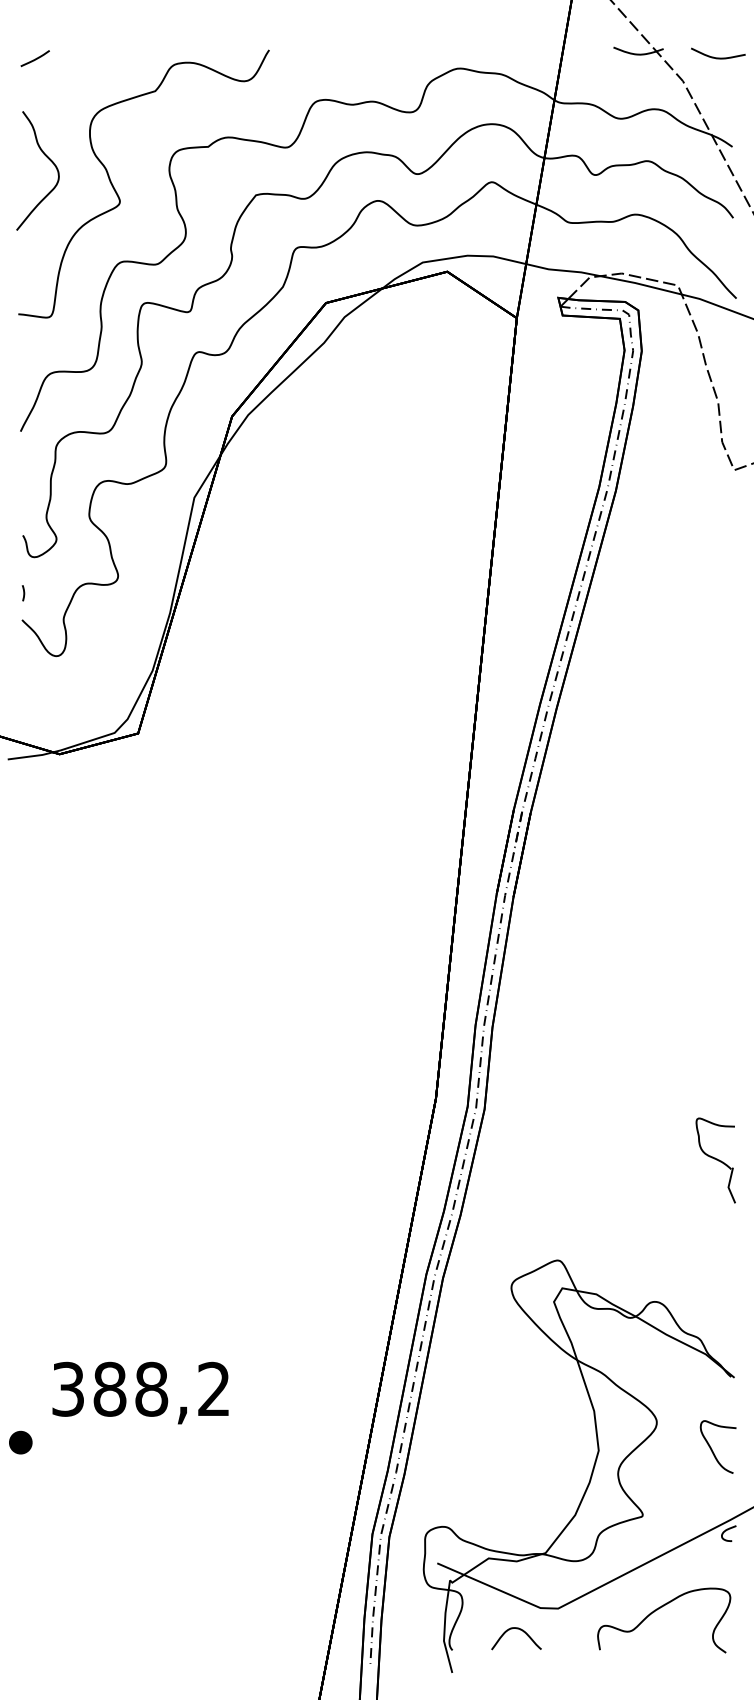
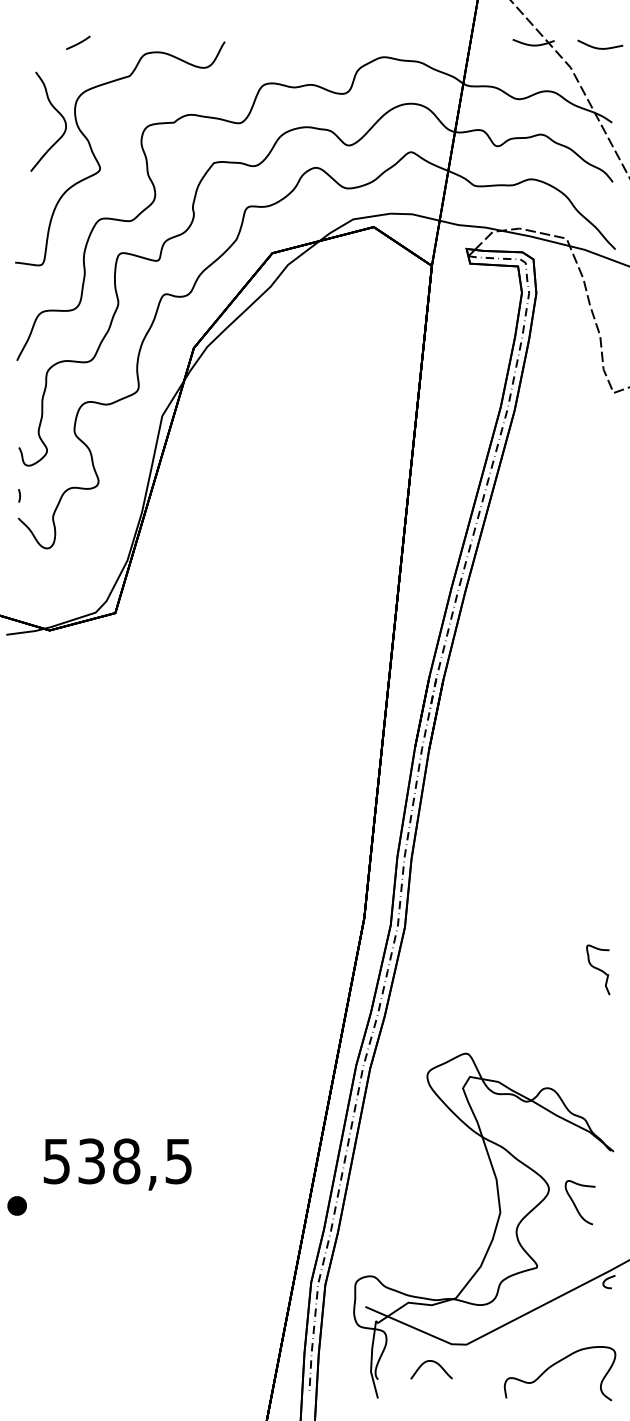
line: (35, 58) -> (78, 42), moved
curve: (48, 159) -> (57, 112), moved
part: (716, 1159) -> (598, 969), size x0.7
text: (140, 1389) -> (117, 1161), 388,2 -> 538,5
curve: (712, 1449) -> (575, 1204), moved
curve: (657, 1610) -> (554, 1365), moved

